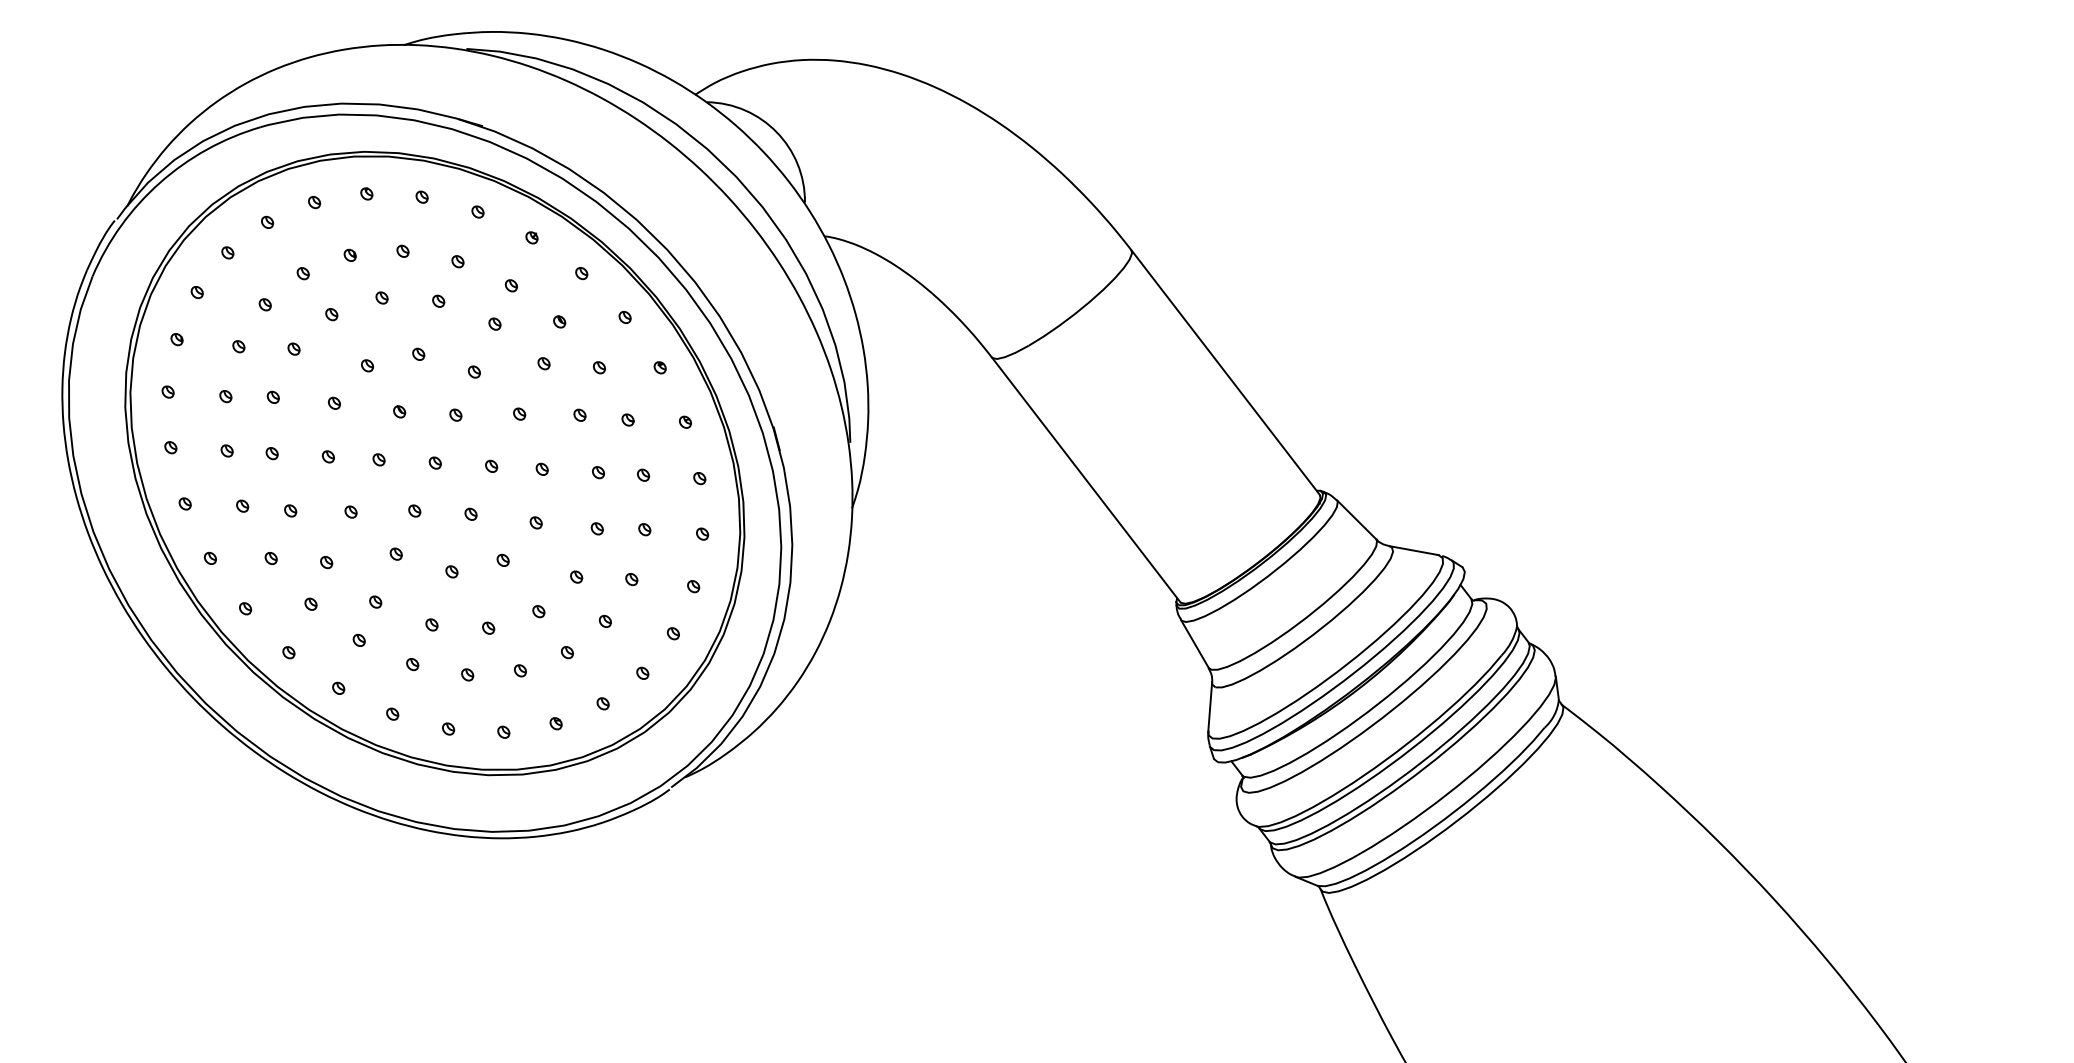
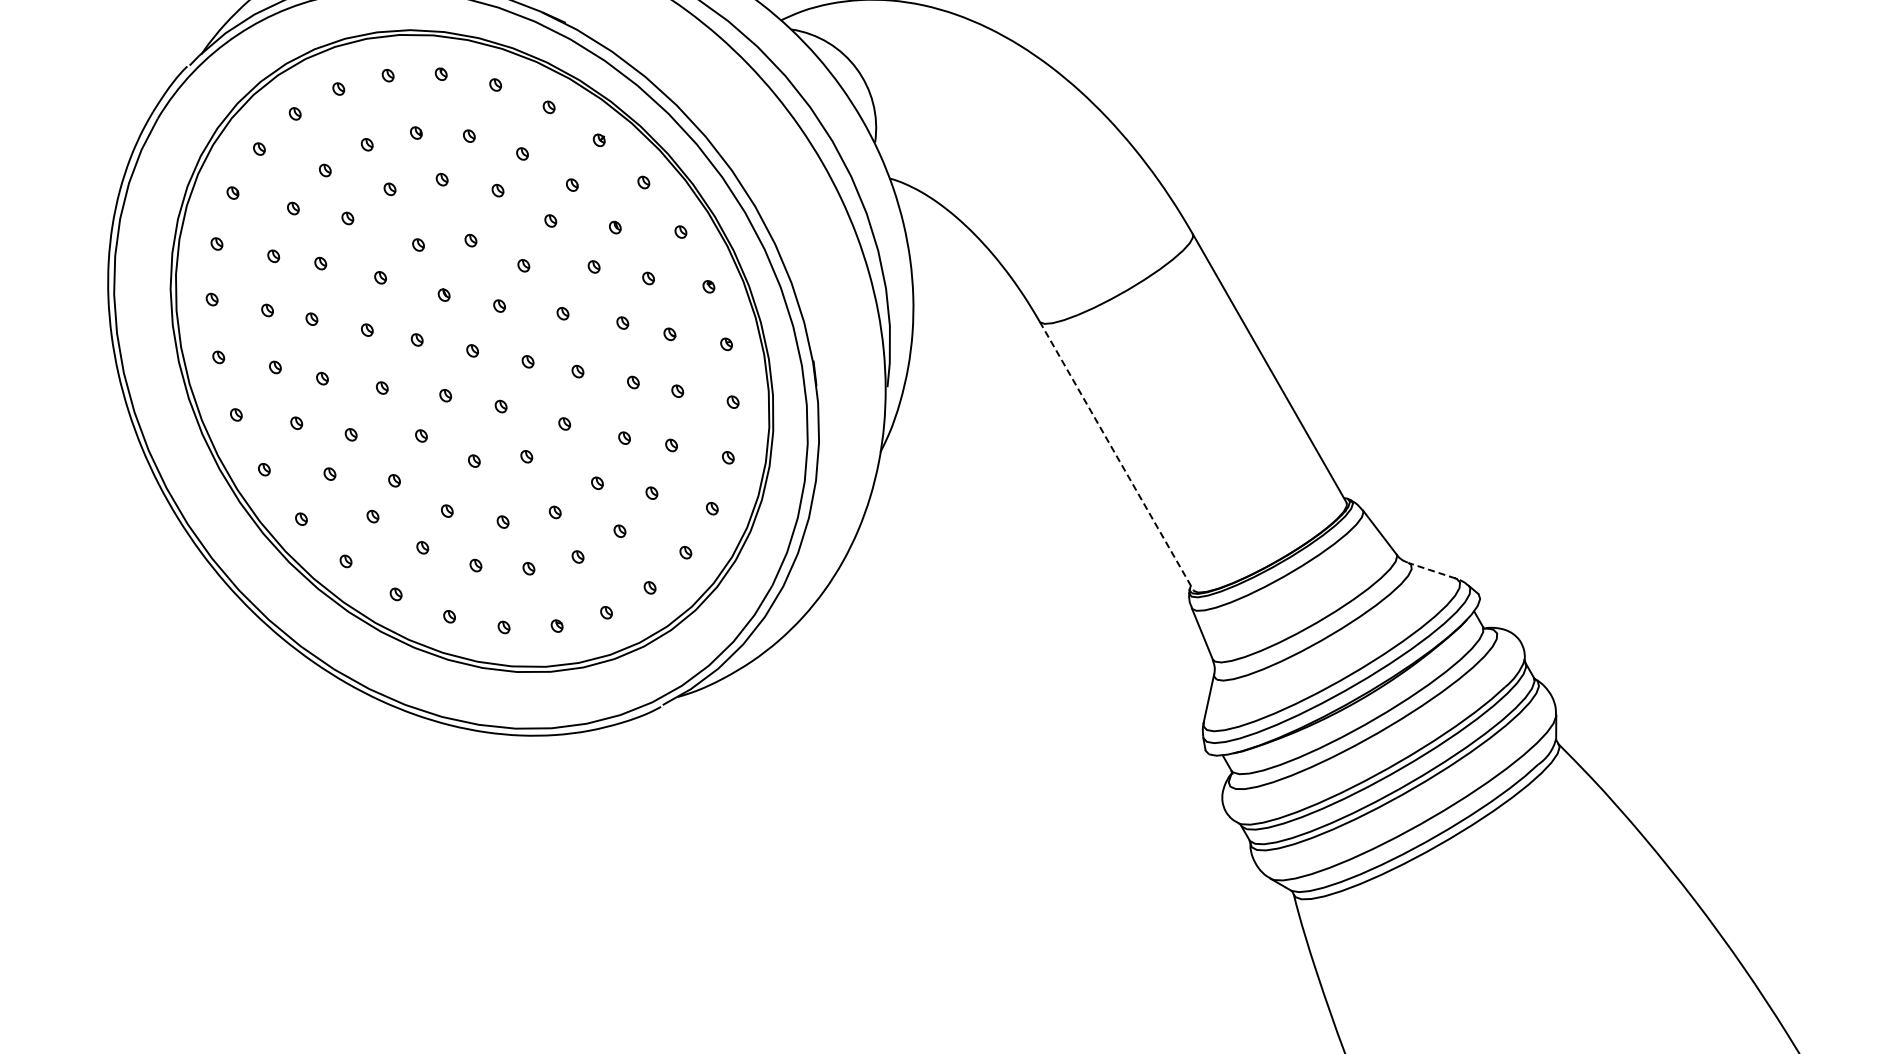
line: (1086, 480) -> (1116, 456), solid -> dashed
line: (1413, 550) -> (1432, 570), solid -> dashed

